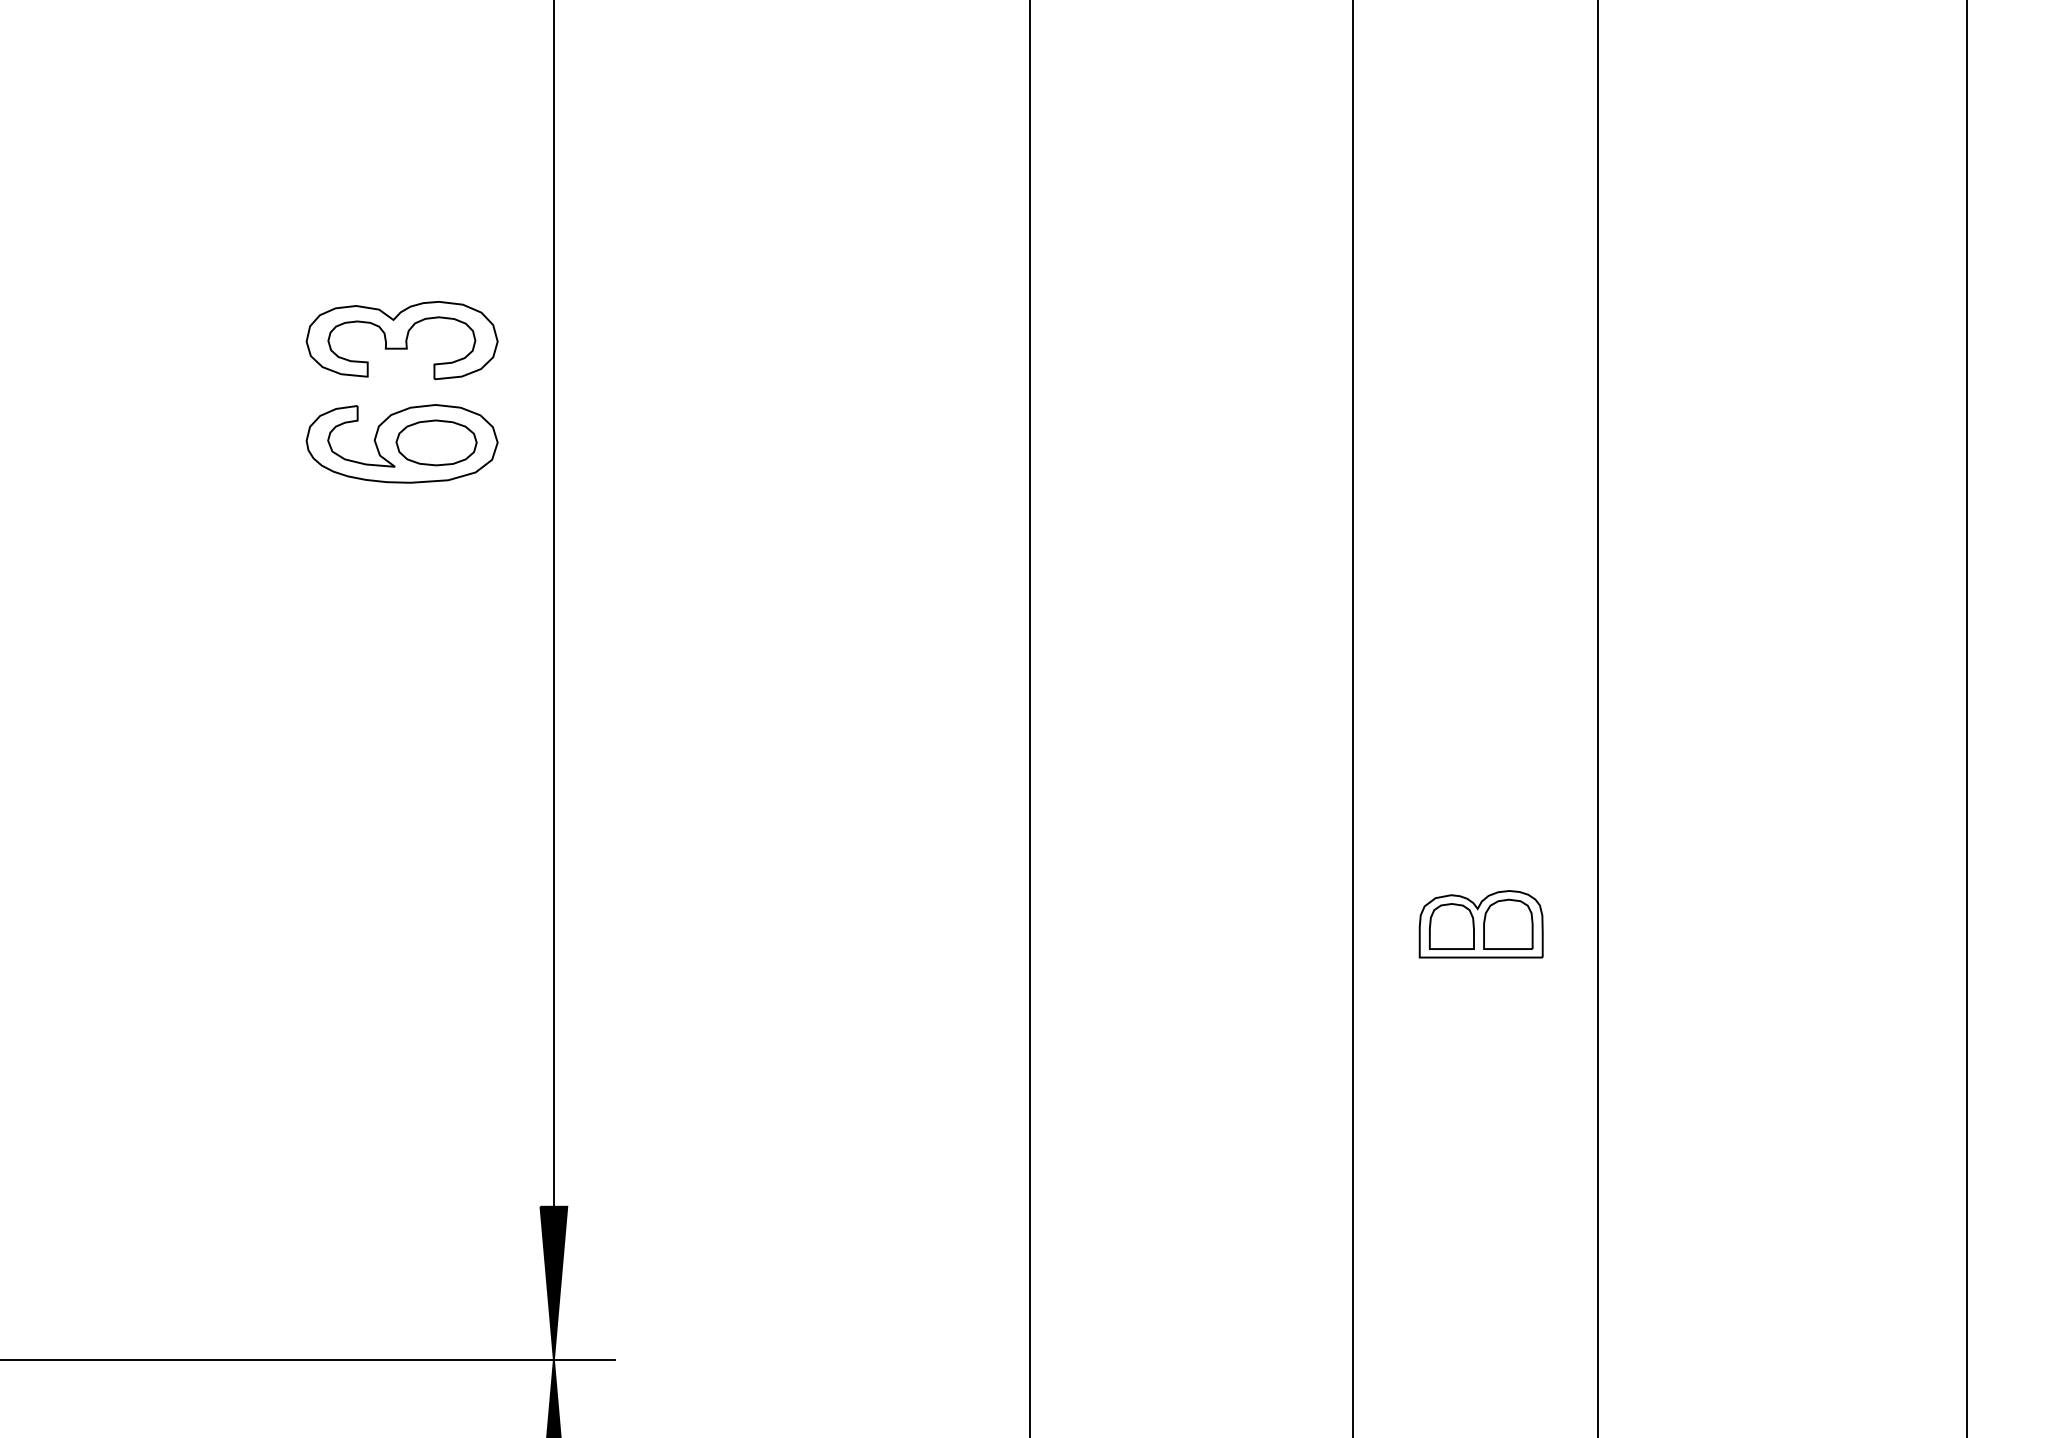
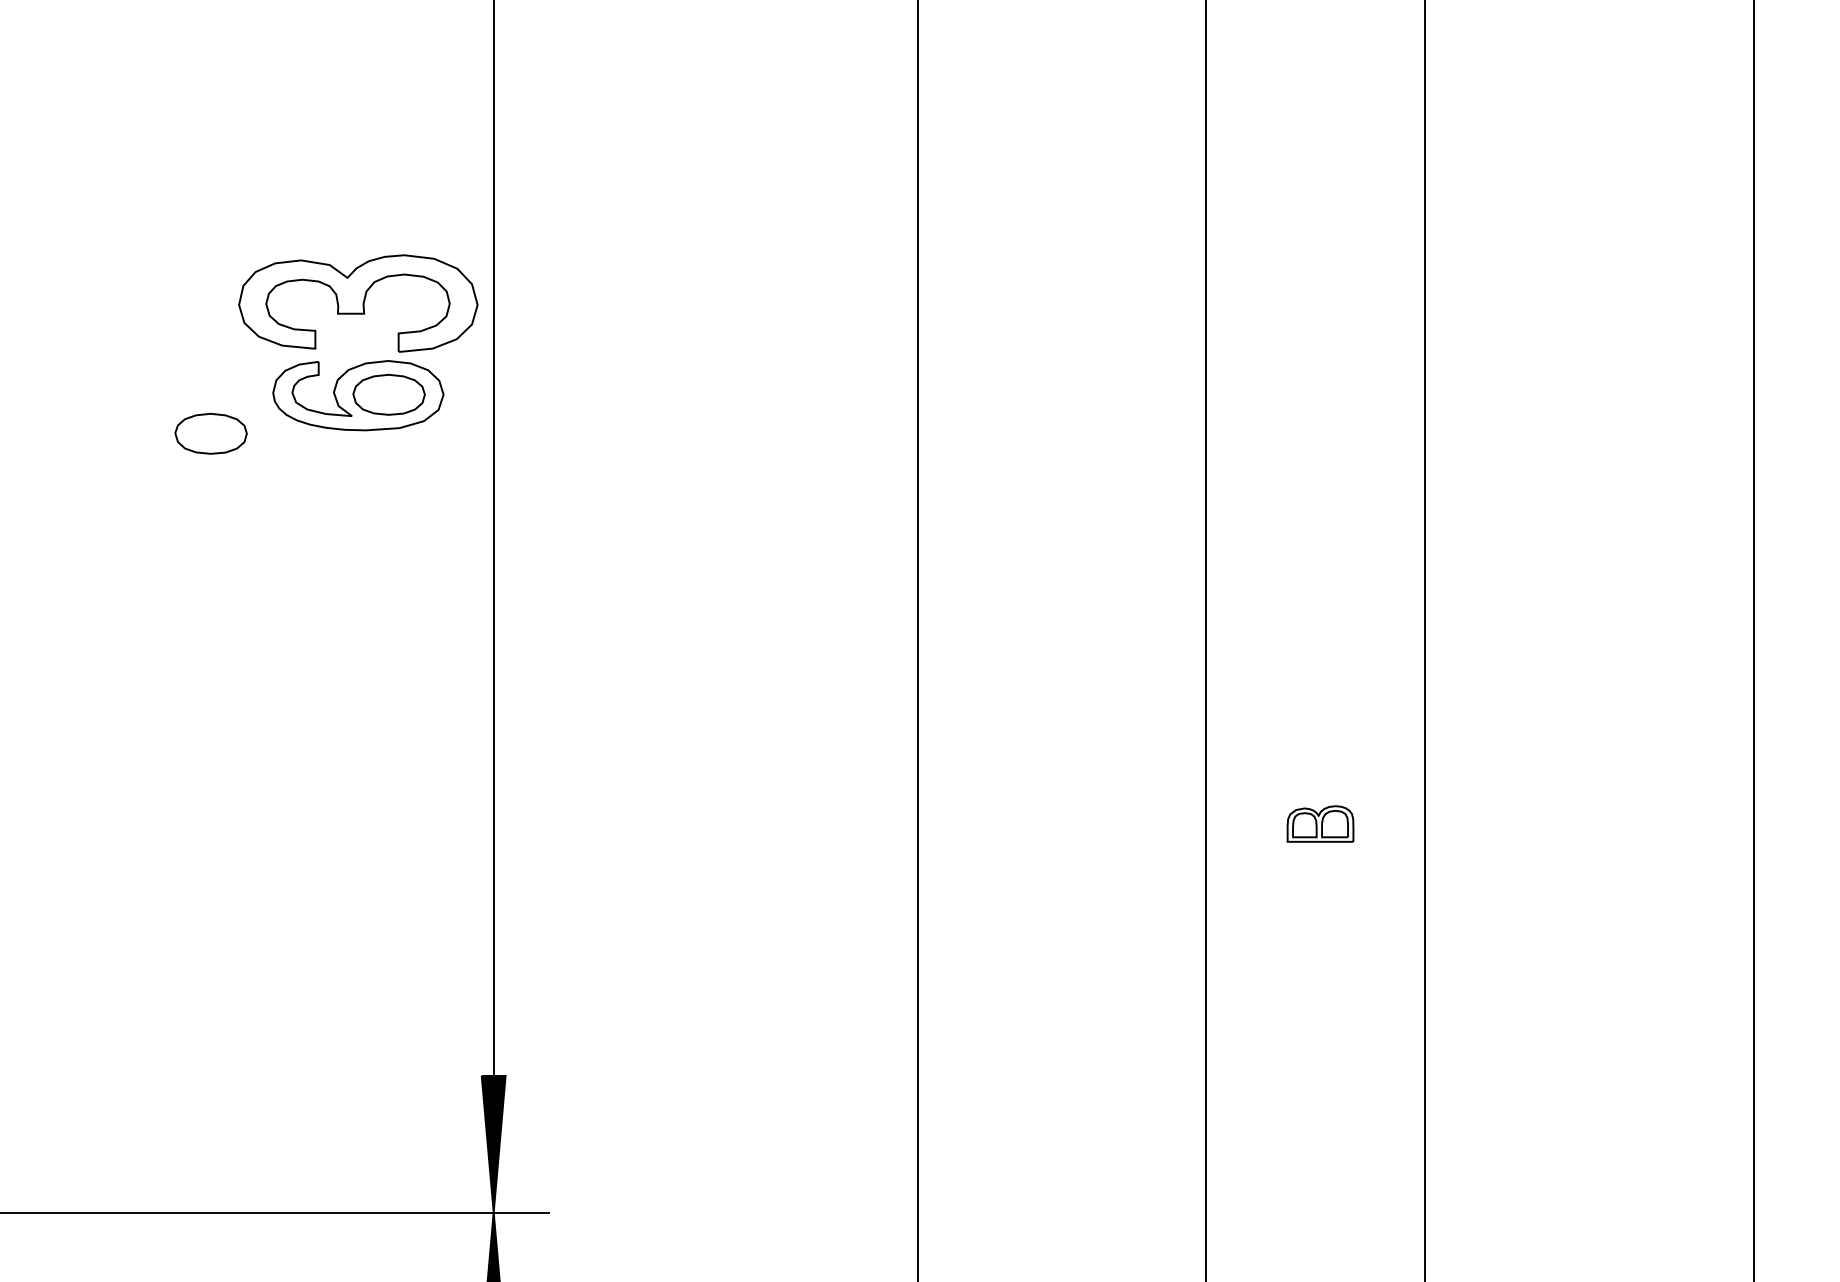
part: (402, 340) -> (358, 303), size x1.4
part: (236, 486) -> (210, 433), added
part: (1481, 923) -> (1320, 823), size x0.6

